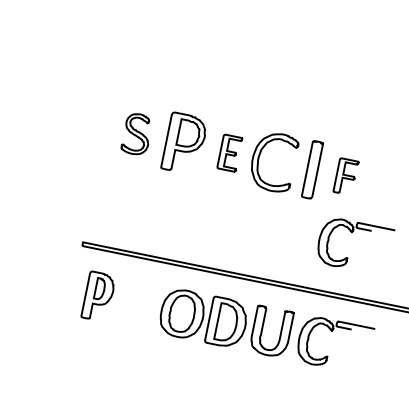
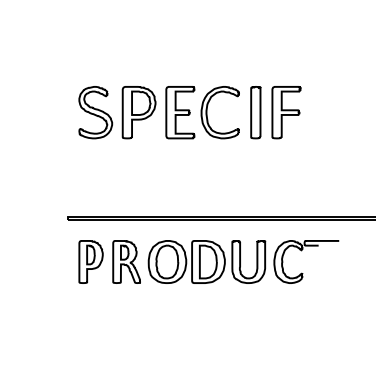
part: (136, 133) -> (95, 112), size x1.43
part: (229, 152) -> (180, 112), size x1.67
part: (346, 176) -> (286, 112), size x1.67
part: (351, 233) -> (301, 161), removed
part: (137, 304) -> (126, 261), added

